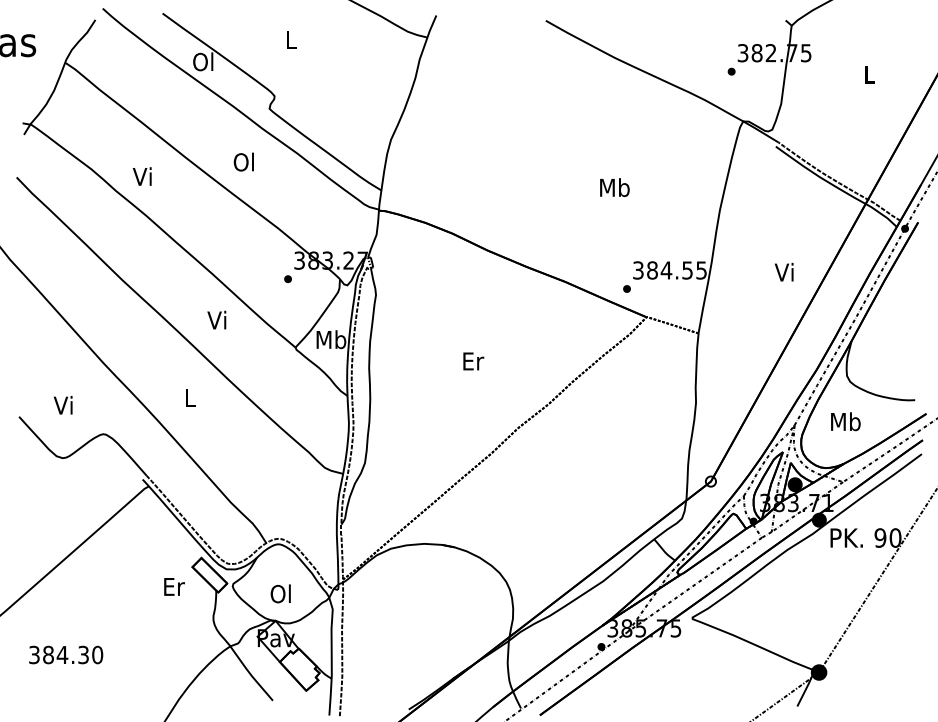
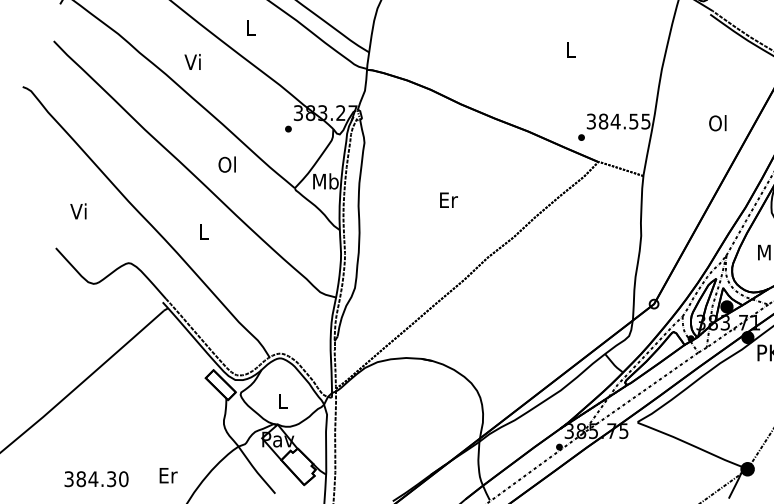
text: (243, 161) -> (249, 27), Ol -> L
text: (141, 176) -> (191, 61), moved
text: (614, 187) -> (570, 49), Mb -> L
text: (784, 272) -> (717, 123), Vi -> Ol
text: (217, 319) -> (227, 163), Vi -> Ol
text: (62, 405) -> (77, 211), moved
text: (174, 586) -> (168, 475), moved
text: (280, 593) -> (281, 400), Ol -> L
text: (66, 654) -> (96, 478), moved

